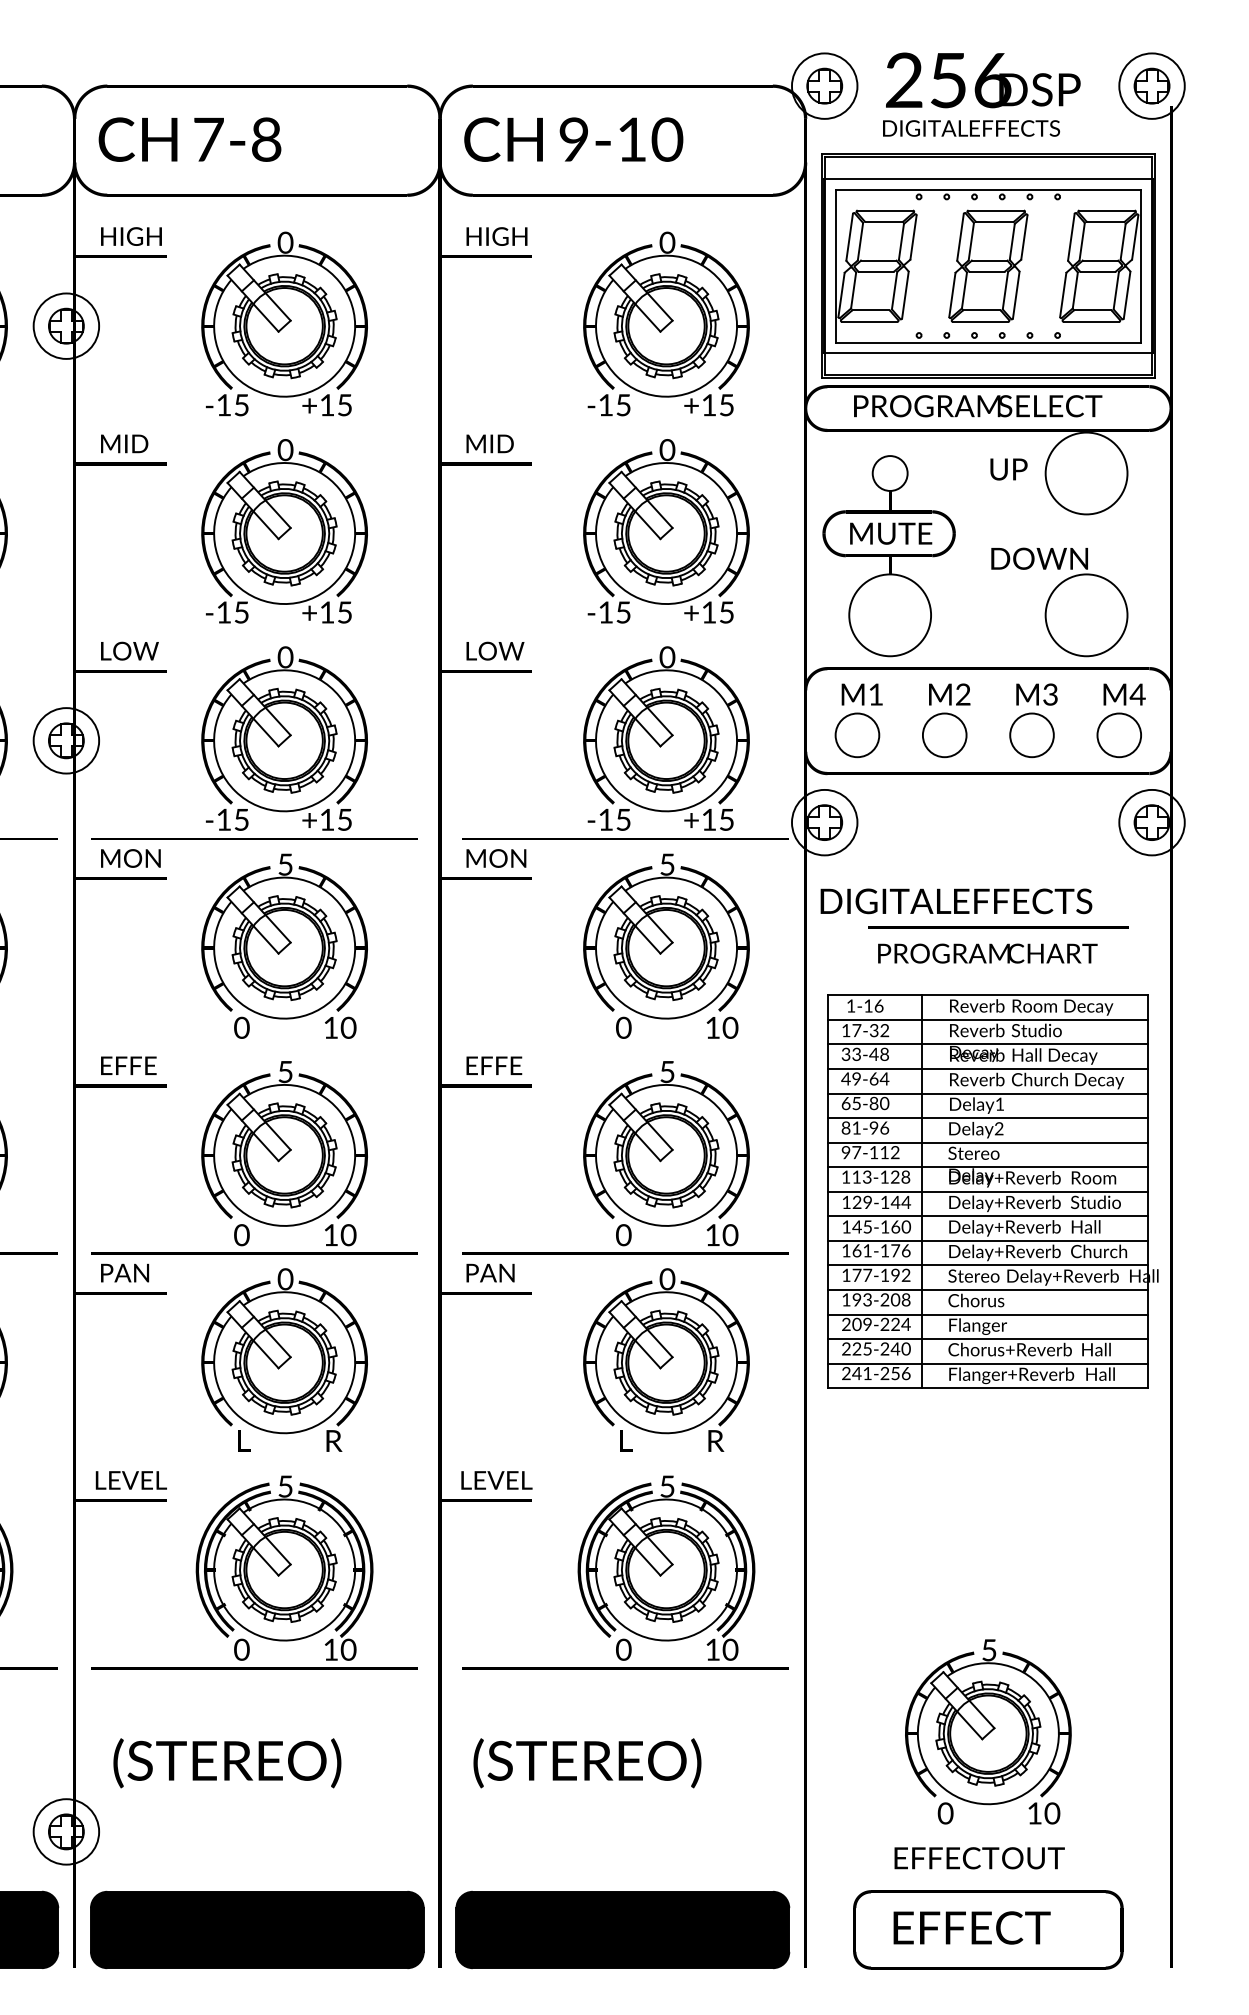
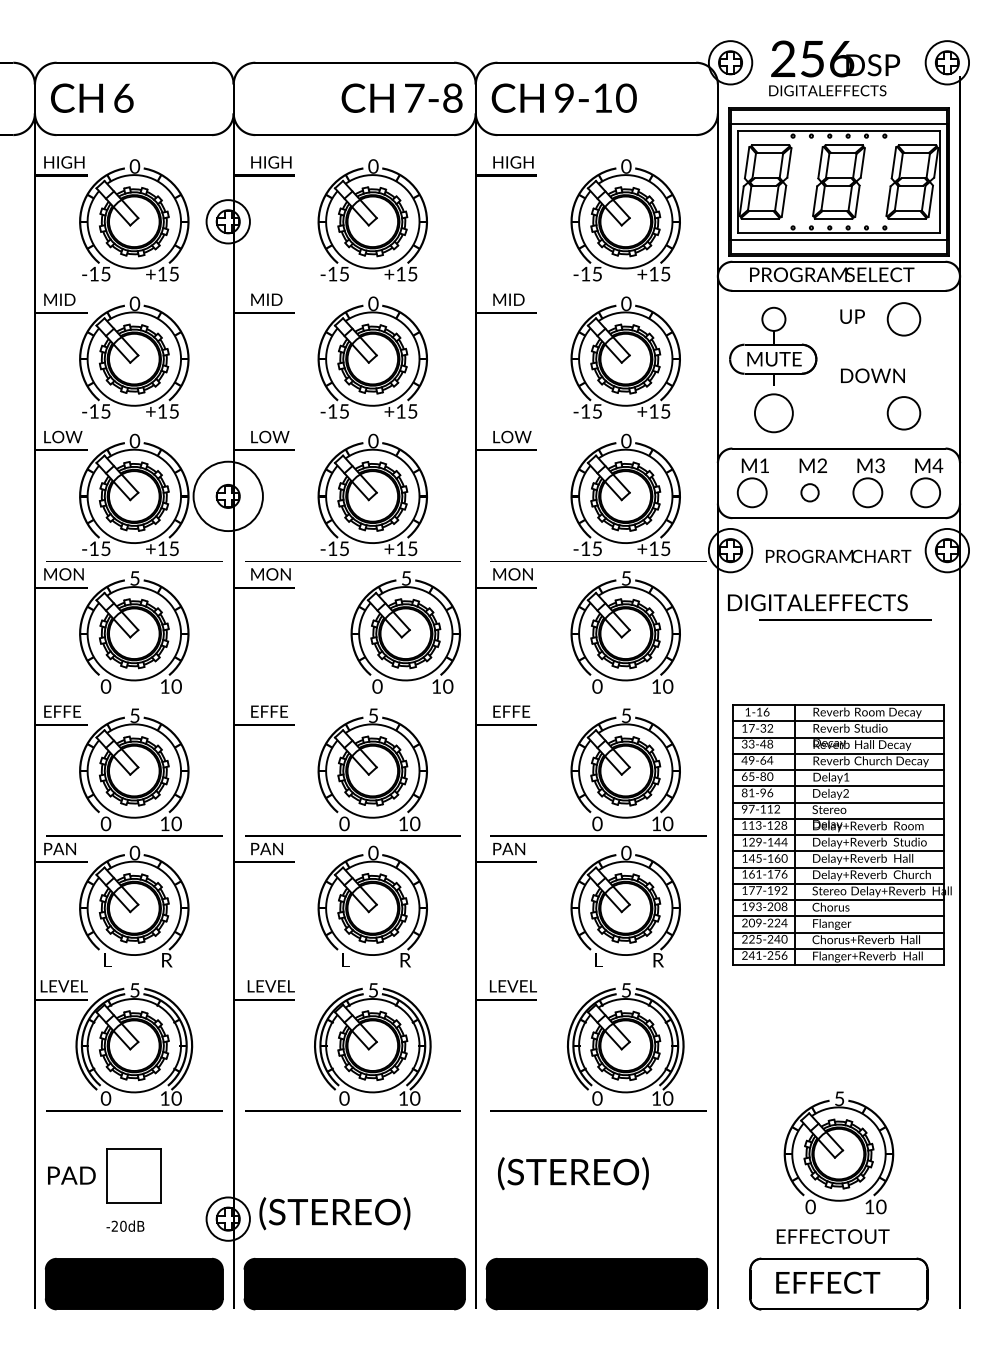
text: (189, 138) -> (401, 97), moved
circle: (1085, 473) -> (903, 319), size x0.6
circle: (889, 615) -> (773, 413), size x0.7
circle: (1085, 615) -> (903, 413), size x0.6
circle: (943, 734) -> (809, 492), size x0.6
circle: (65, 740) -> (227, 496), size x1.6
part: (284, 946) -> (405, 632), moved
text: (987, 952) -> (838, 555), moved
part: (992, 1190) -> (841, 834), moved
text: (226, 1762) -> (334, 1213), moved

